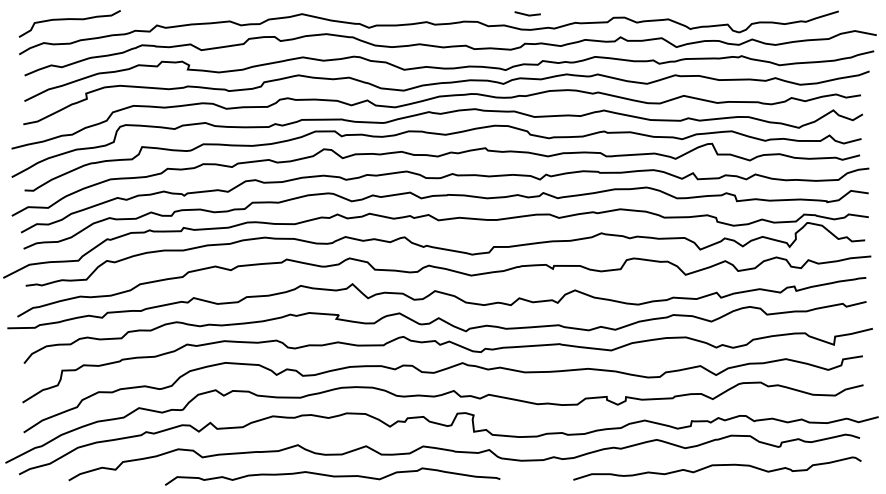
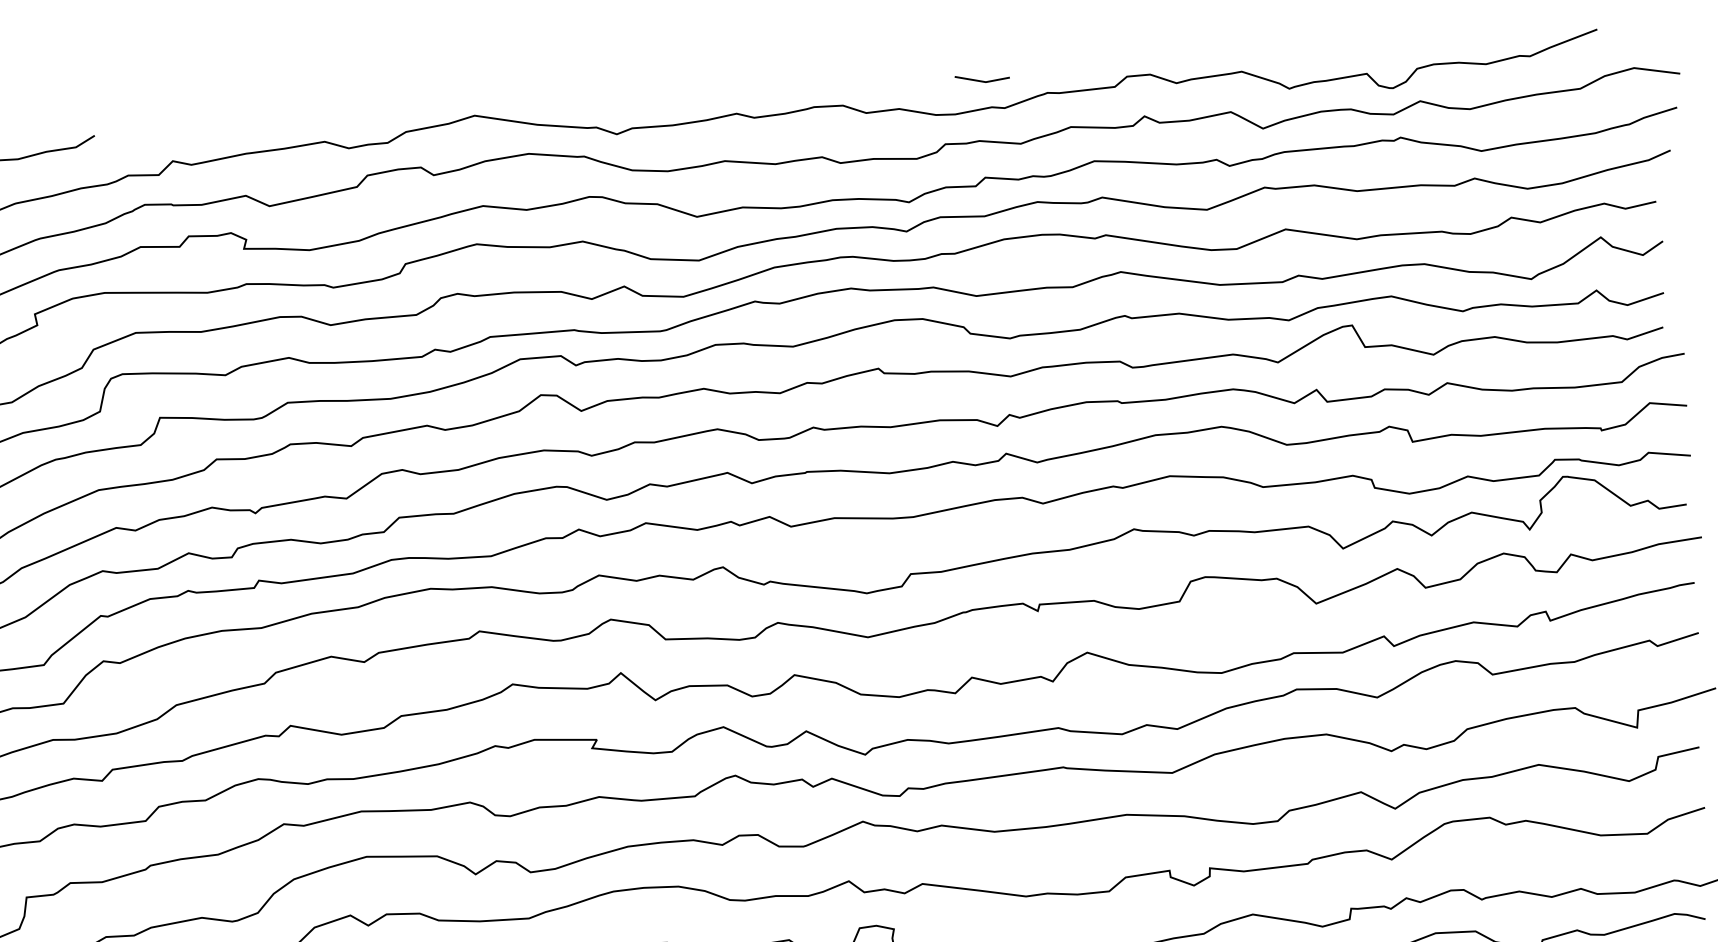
line: (527, 14) -> (981, 80), moved

